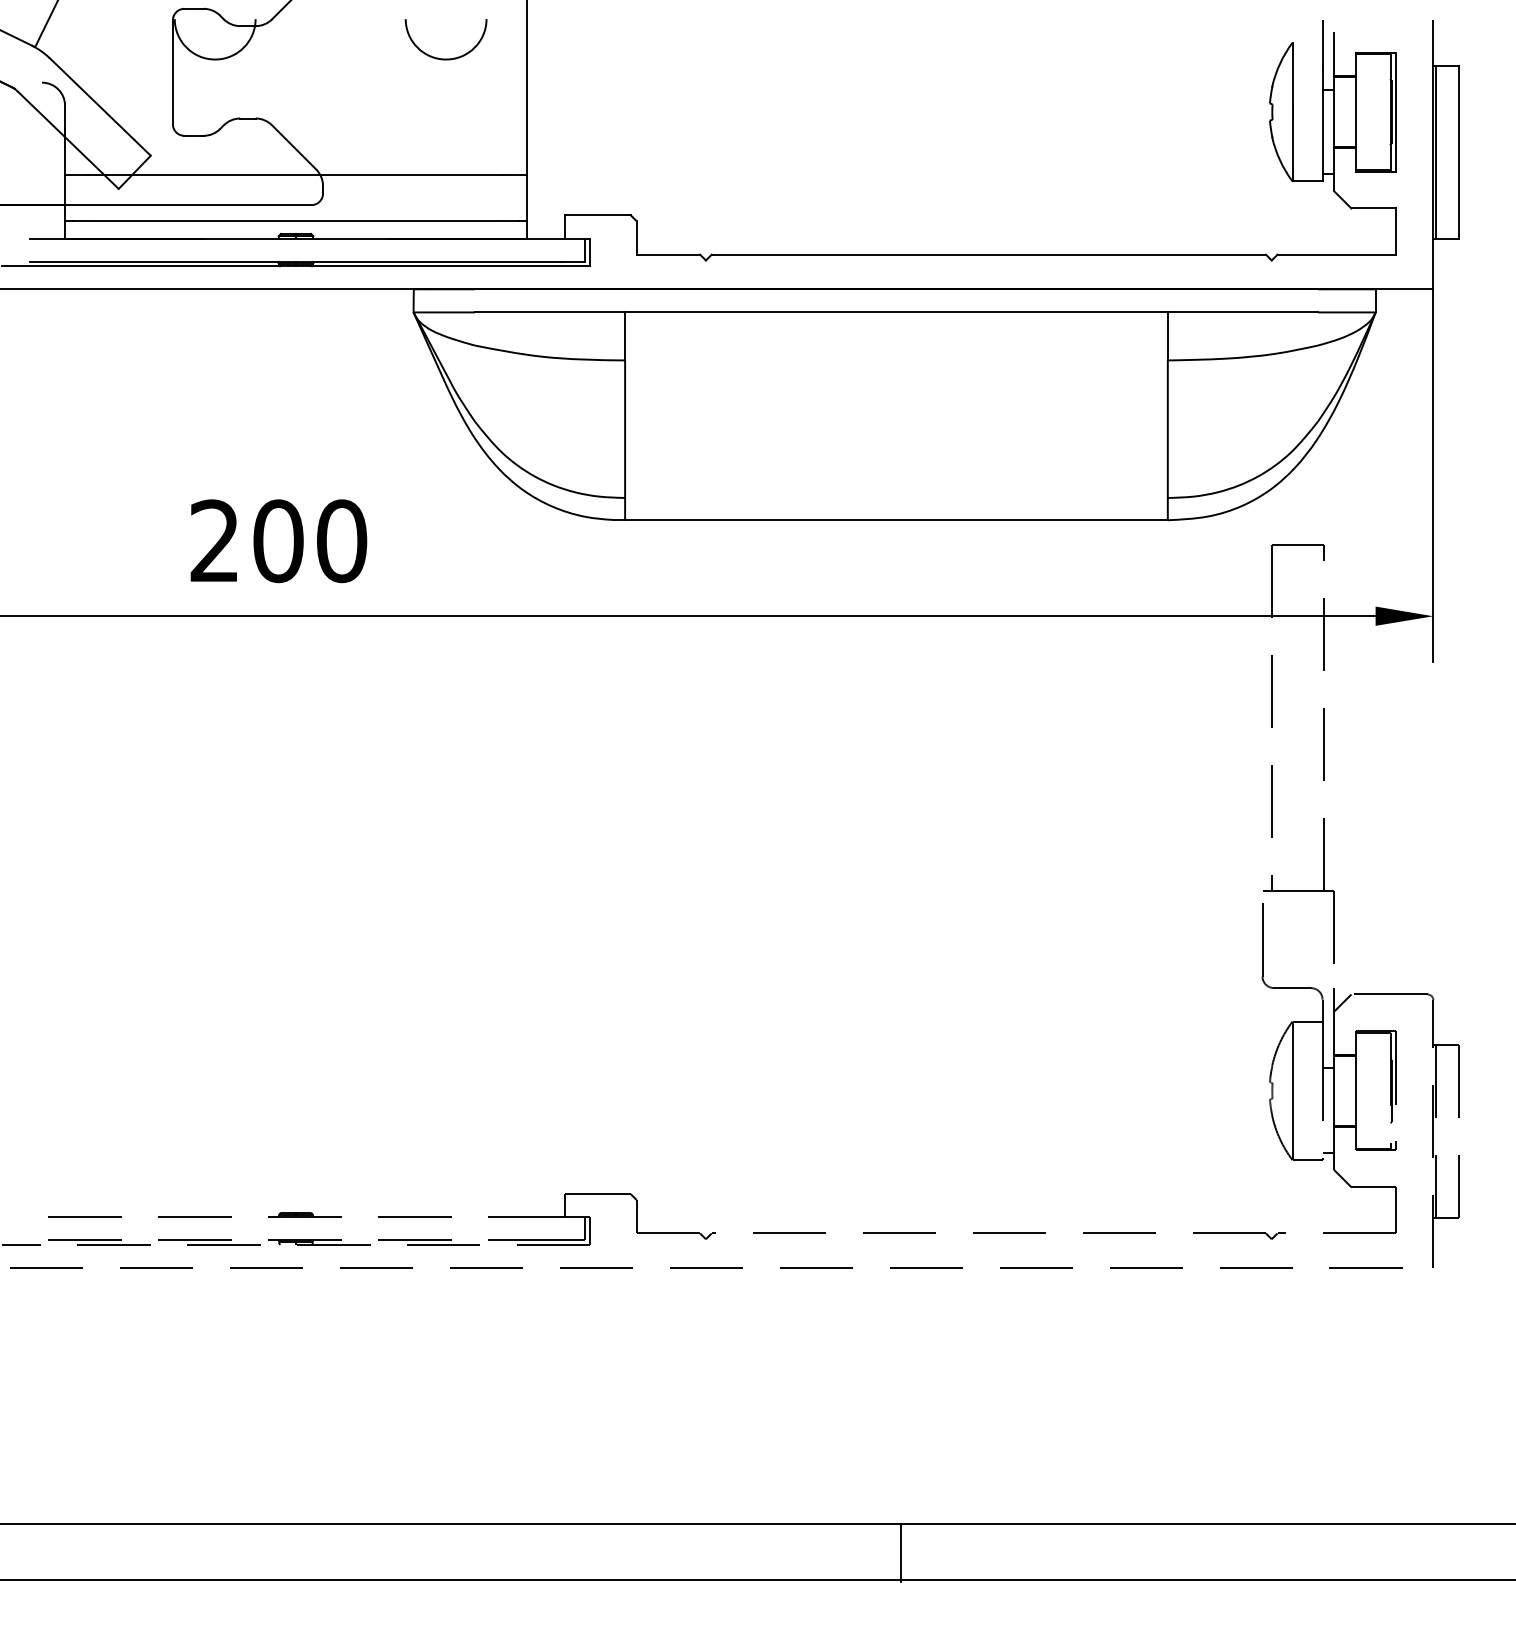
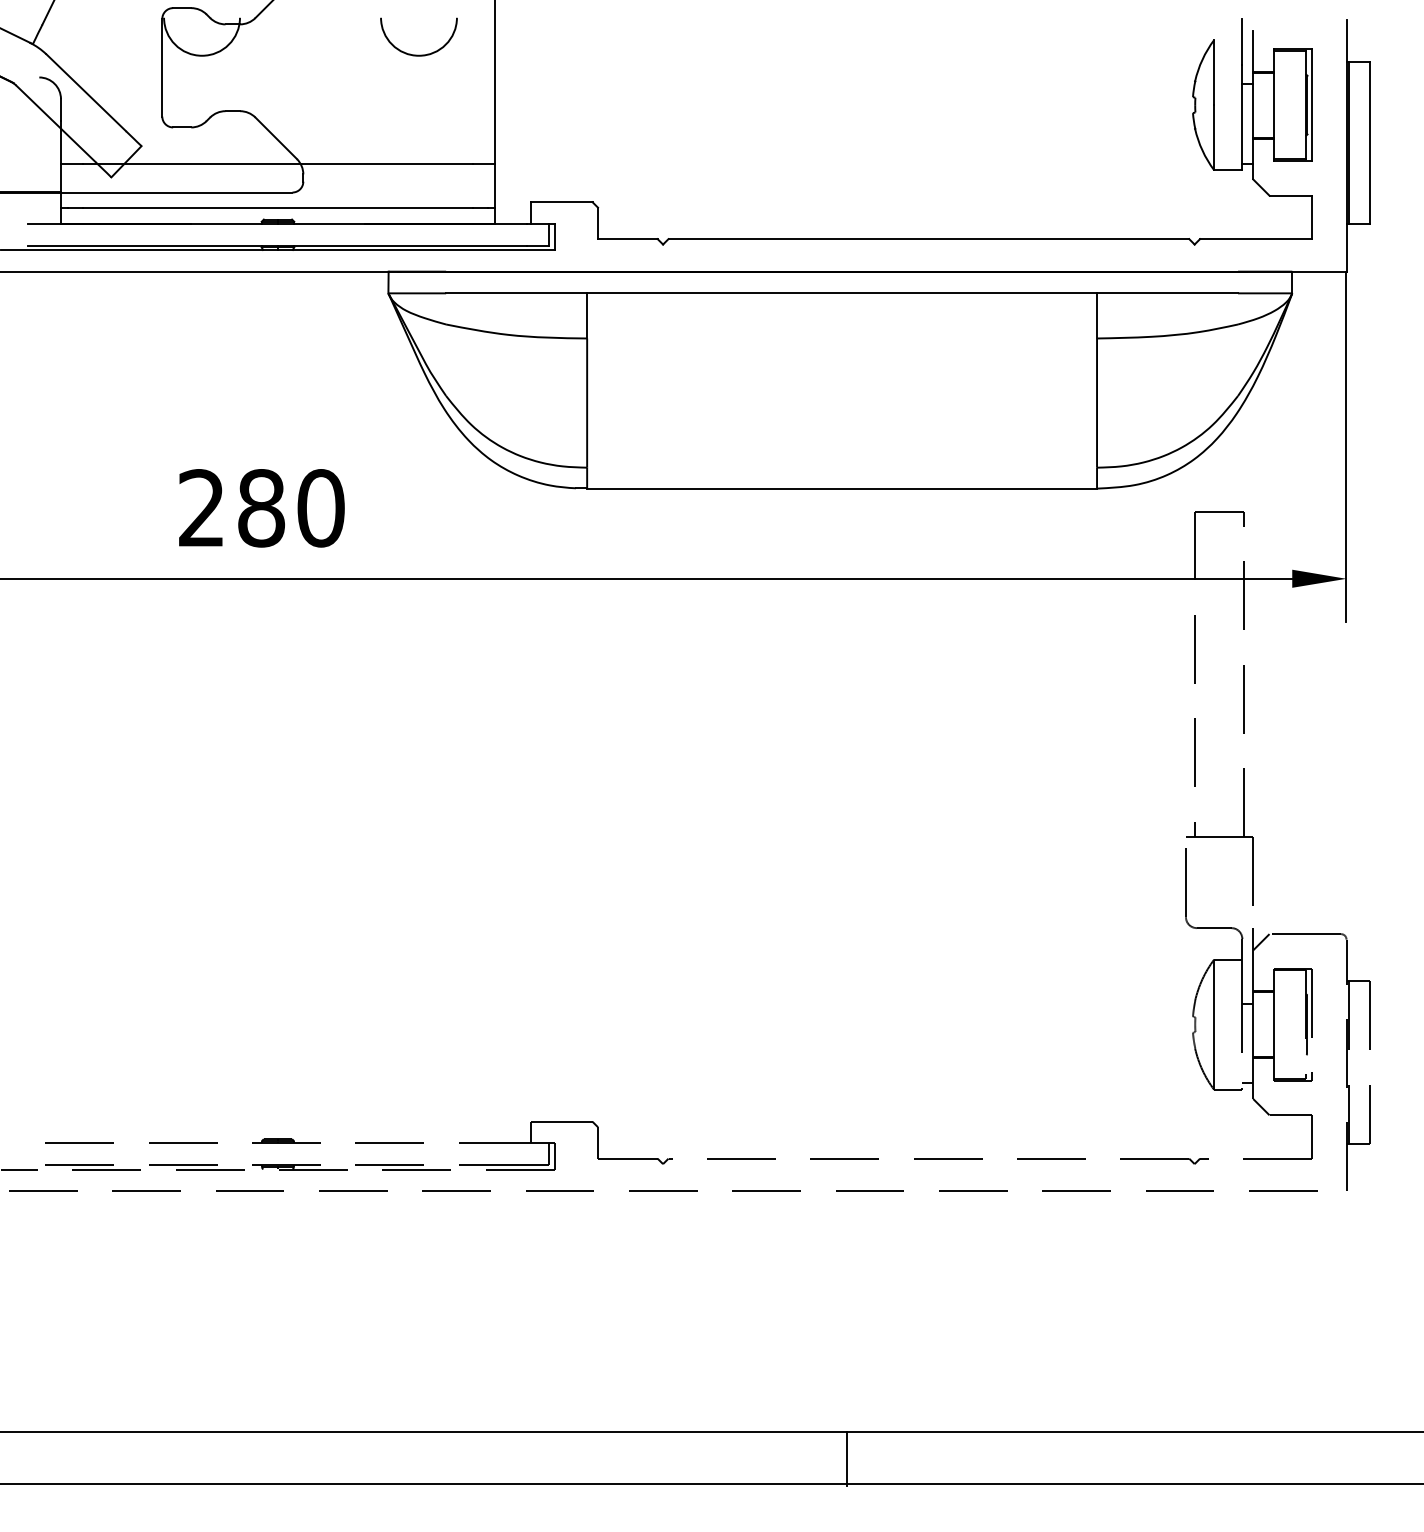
text: (278, 540) -> (261, 507), 200 -> 280

